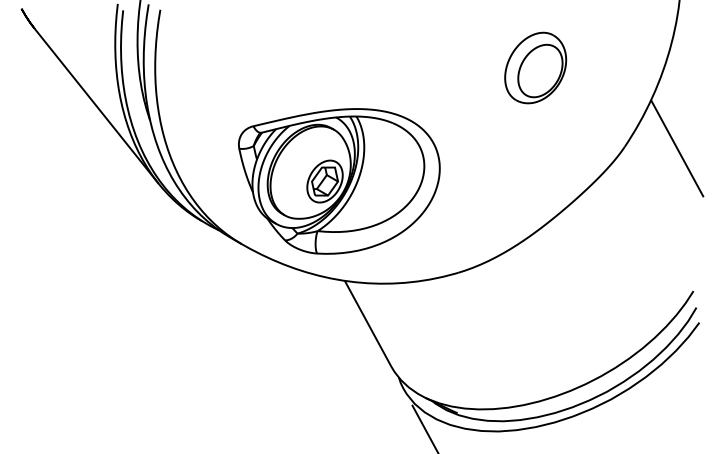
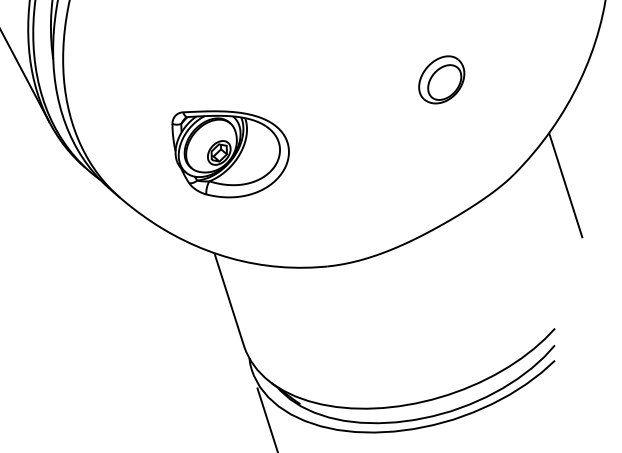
part: (535, 67) -> (441, 79), size x0.7
part: (339, 181) -> (227, 154), size x0.6

